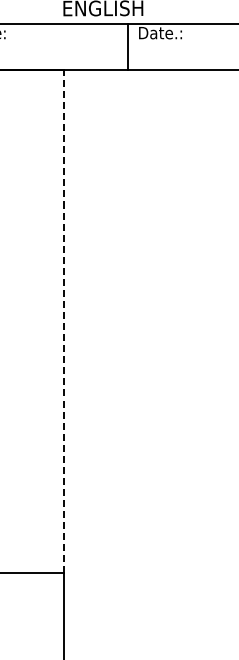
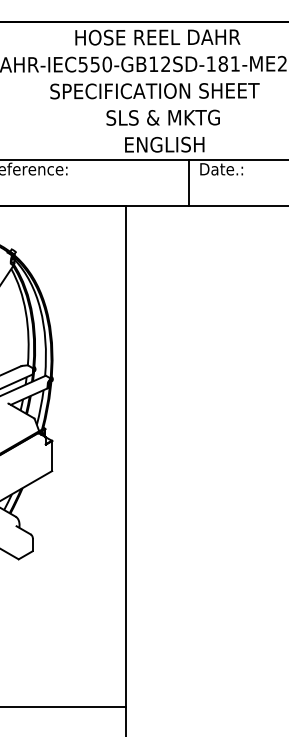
line: (64, 320) -> (126, 455), dashed -> solid

